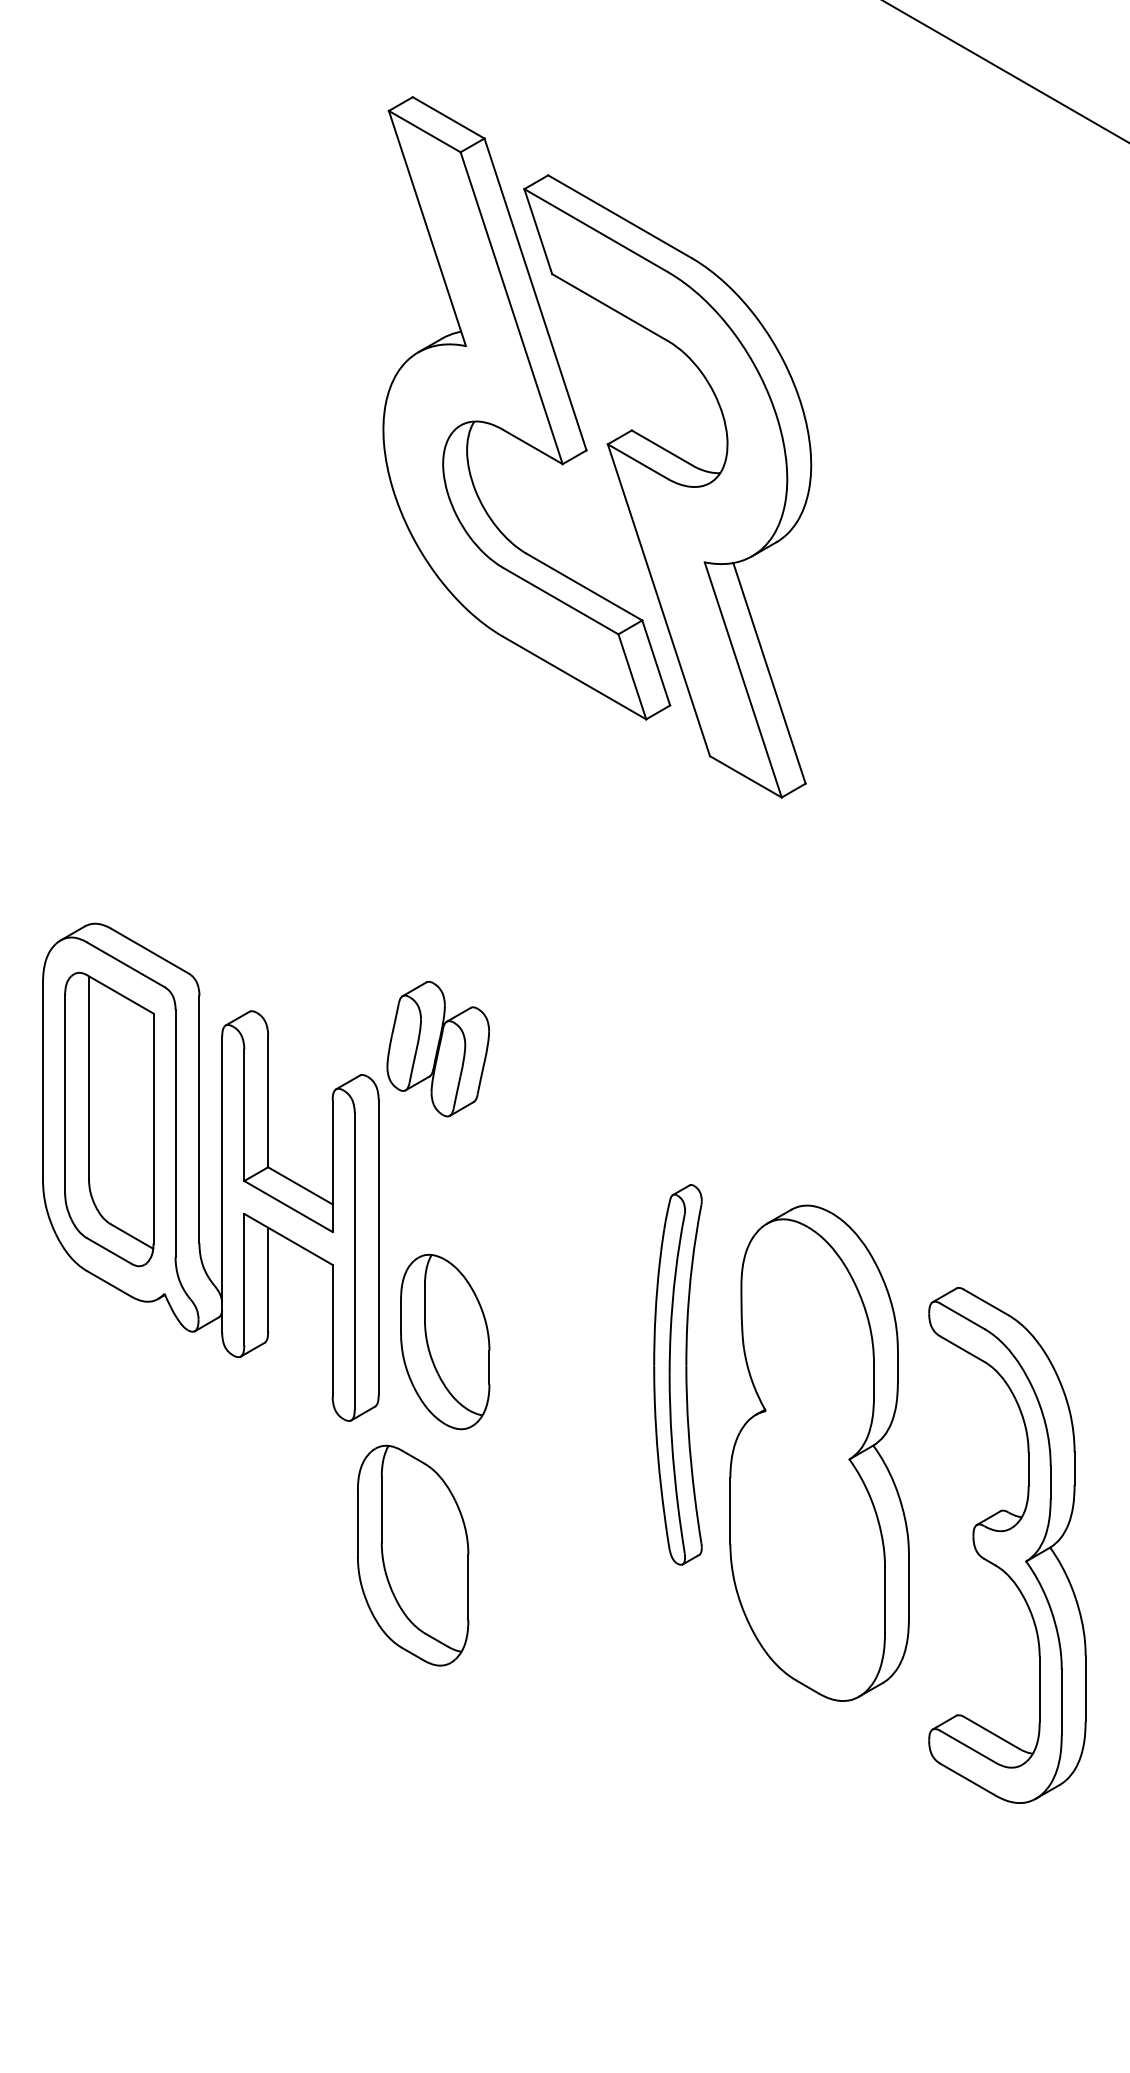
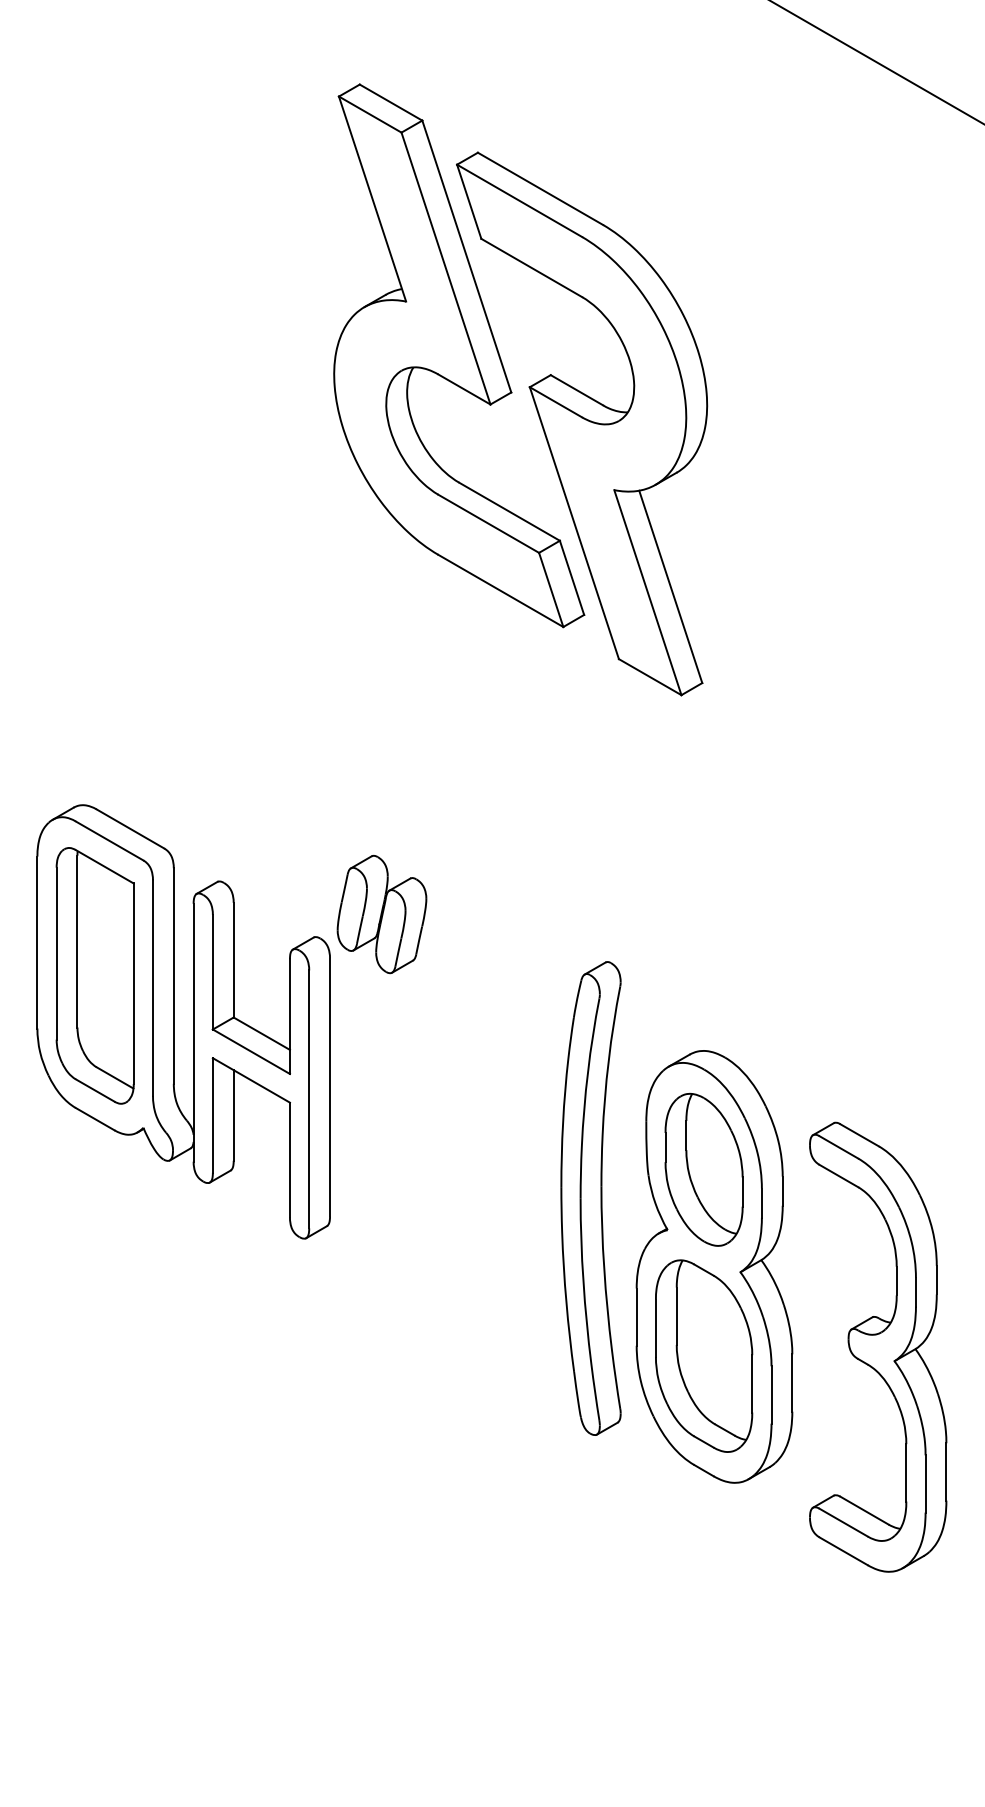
part: (444, 1341) -> (703, 1169), moved
part: (677, 1374) -> (590, 1198), size x1.43
part: (413, 1554) -> (704, 1355), moved

